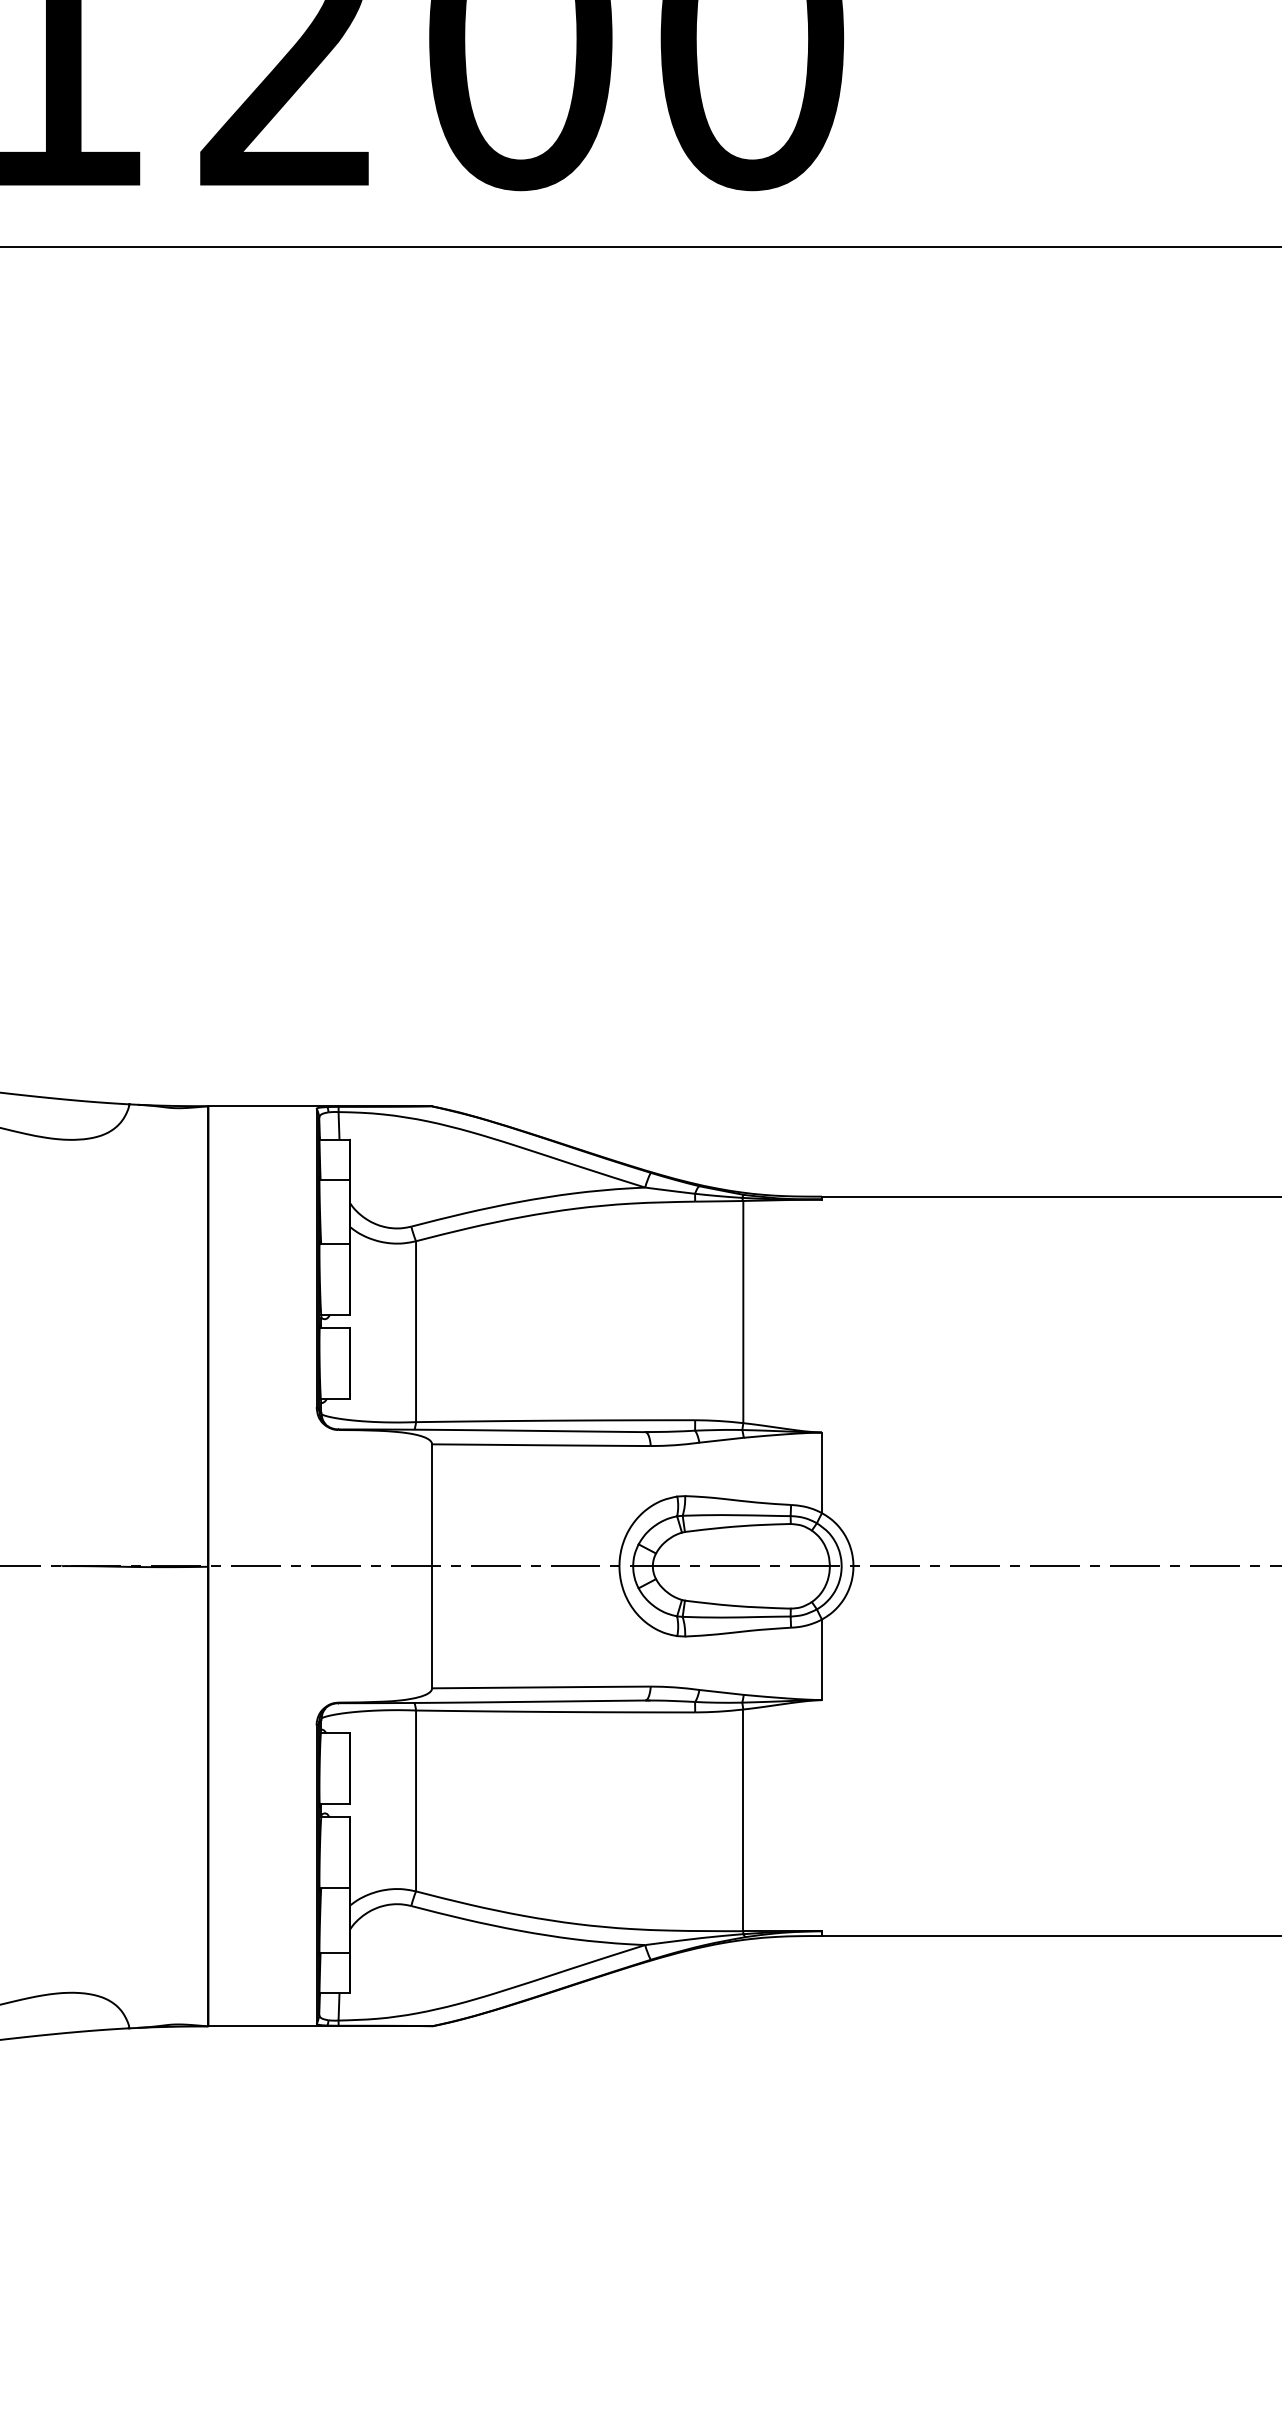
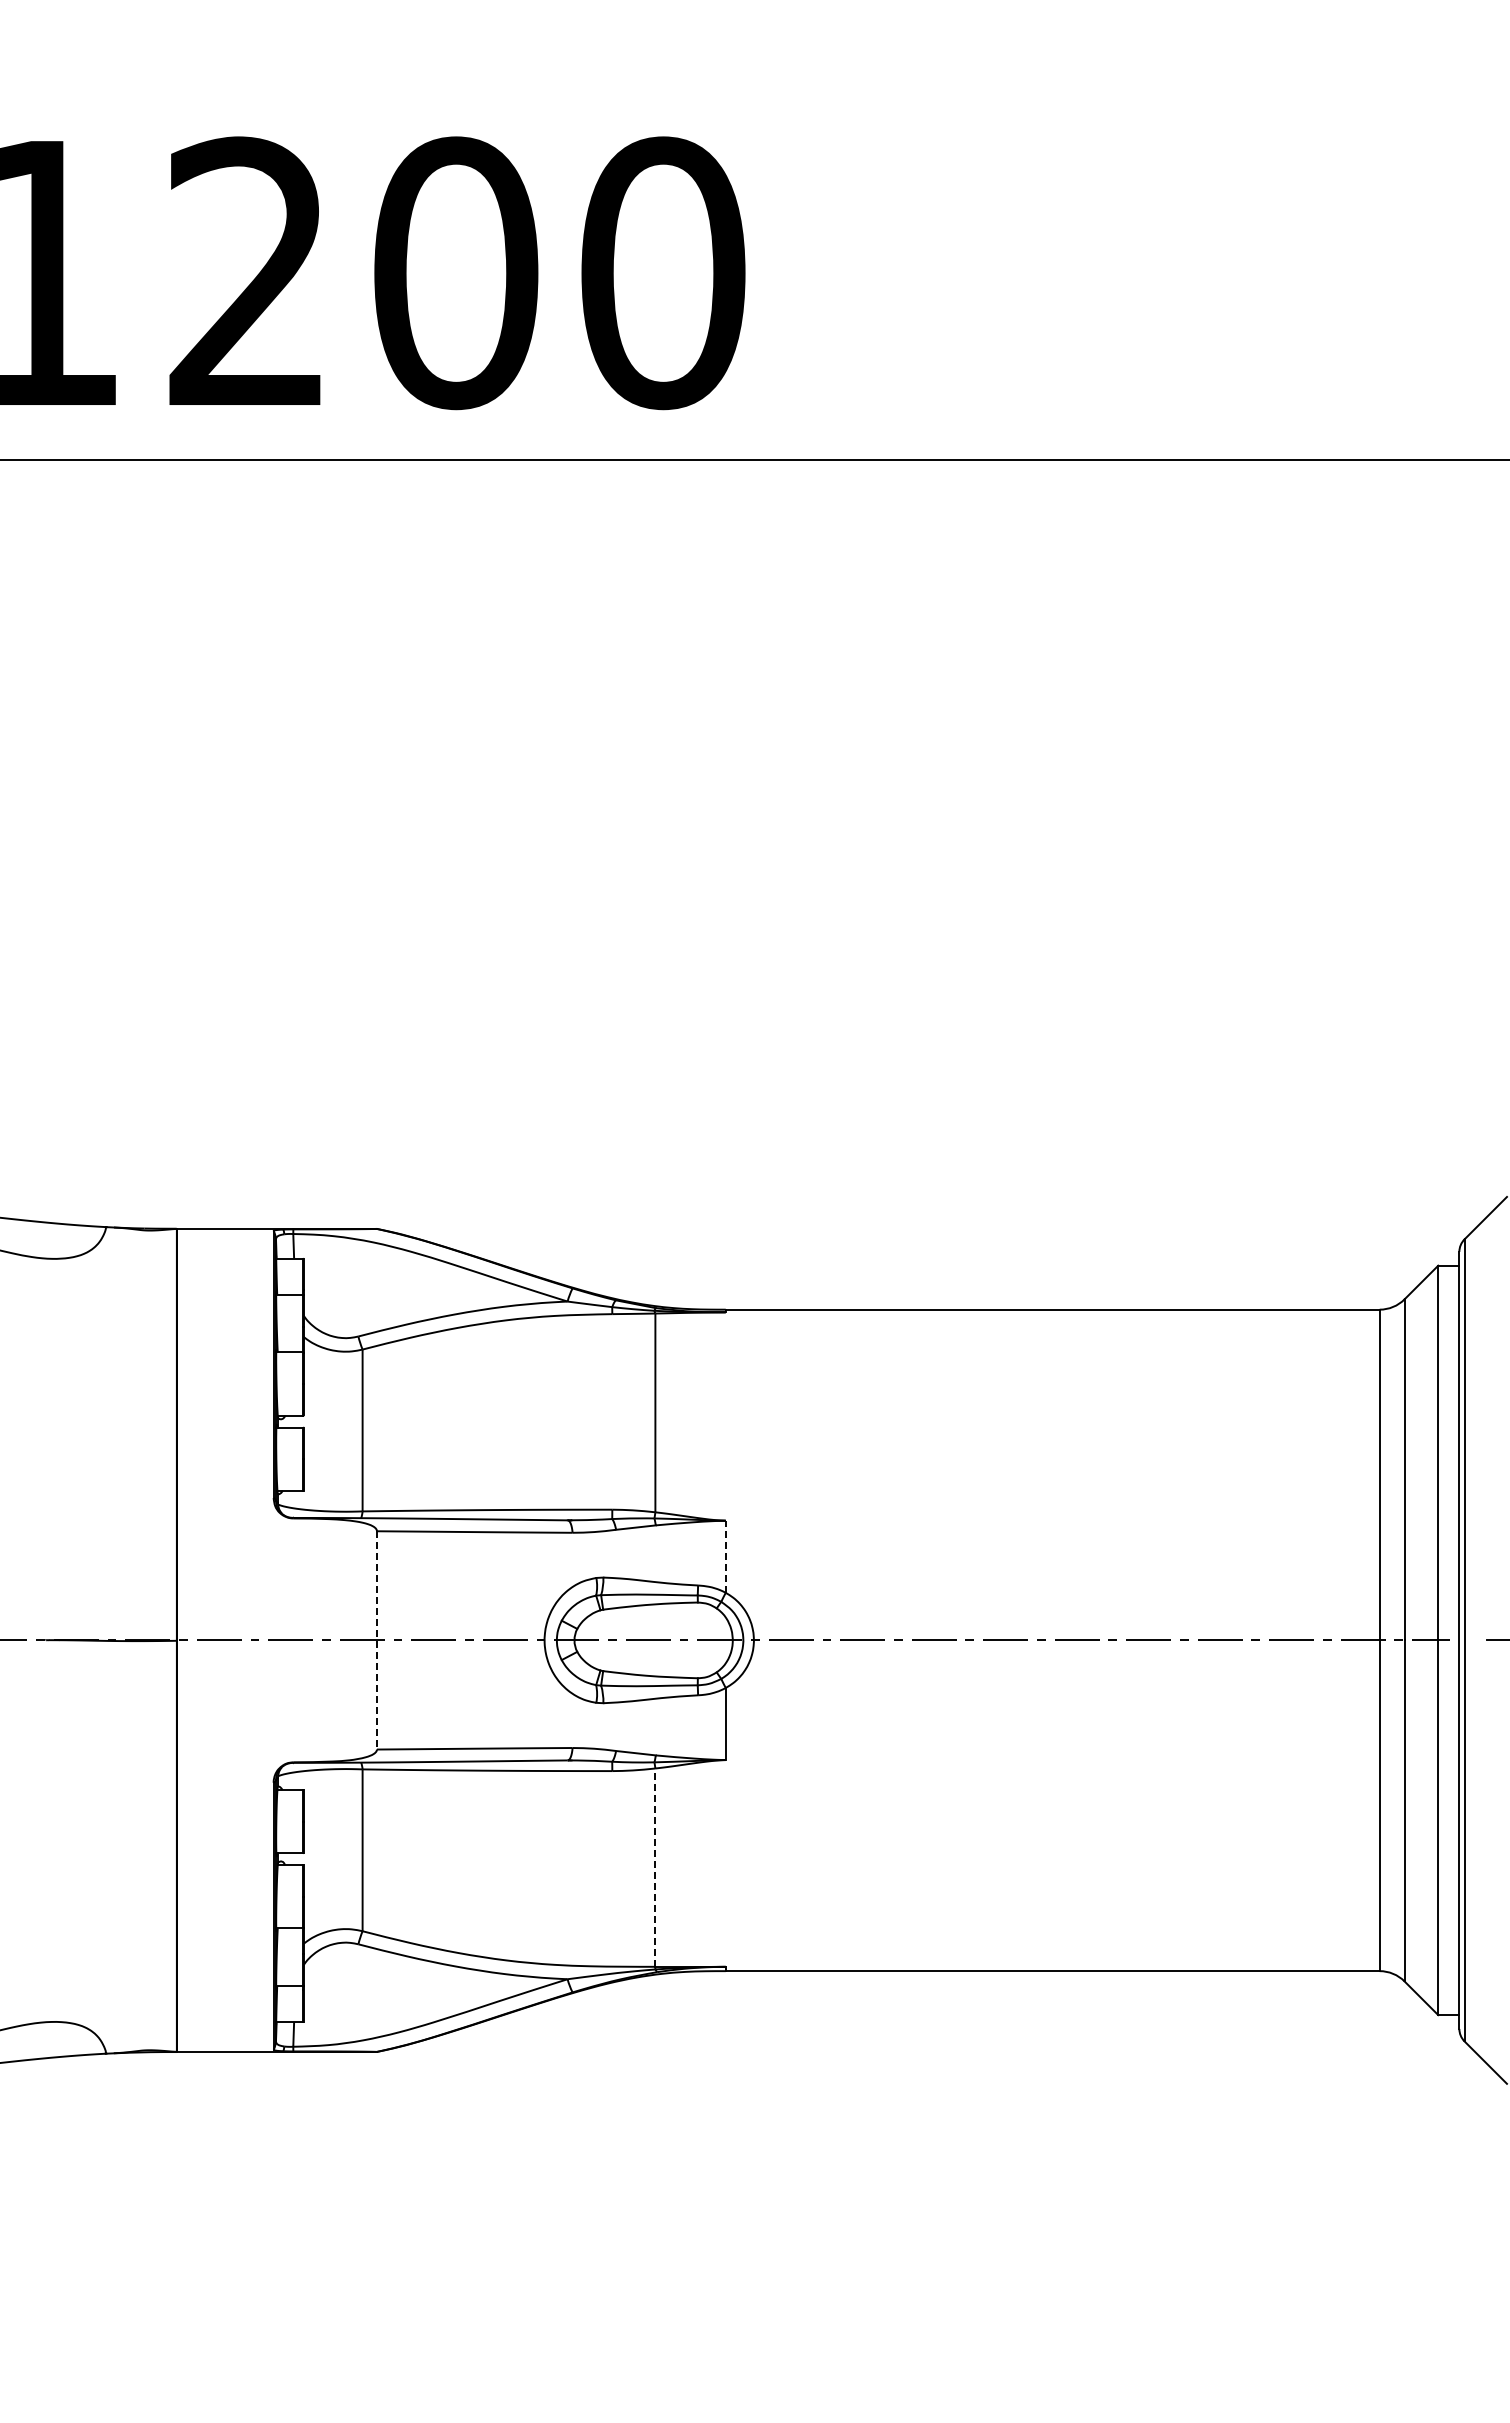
line: (821, 1472) -> (725, 1556), solid -> dashed
line: (431, 1566) -> (376, 1640), solid -> dashed
line: (743, 1820) -> (655, 1867), solid -> dashed

